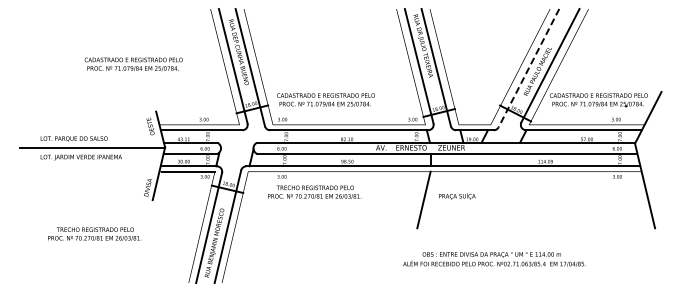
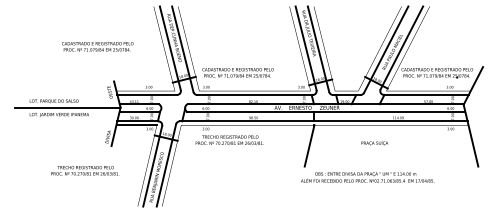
line: (528, 68) -> (385, 49), dashed -> solid
text: (457, 195) -> (374, 142), moved
text: (94, 233) -> (85, 170), moved
text: (494, 259) -> (367, 177), moved

